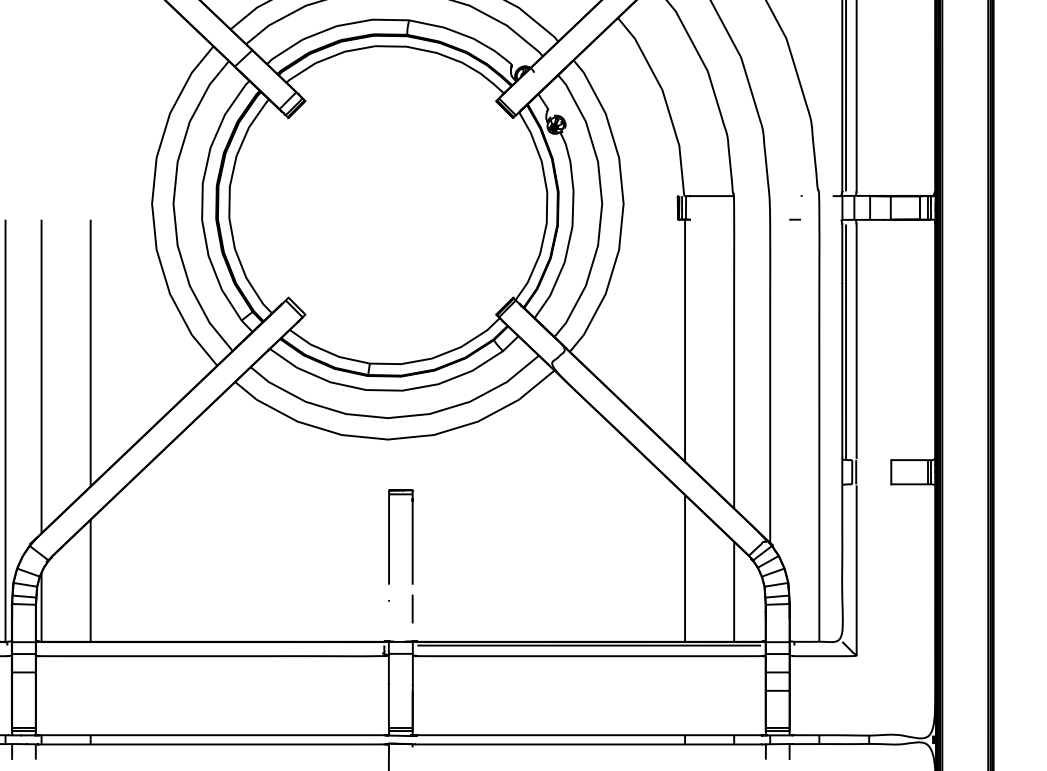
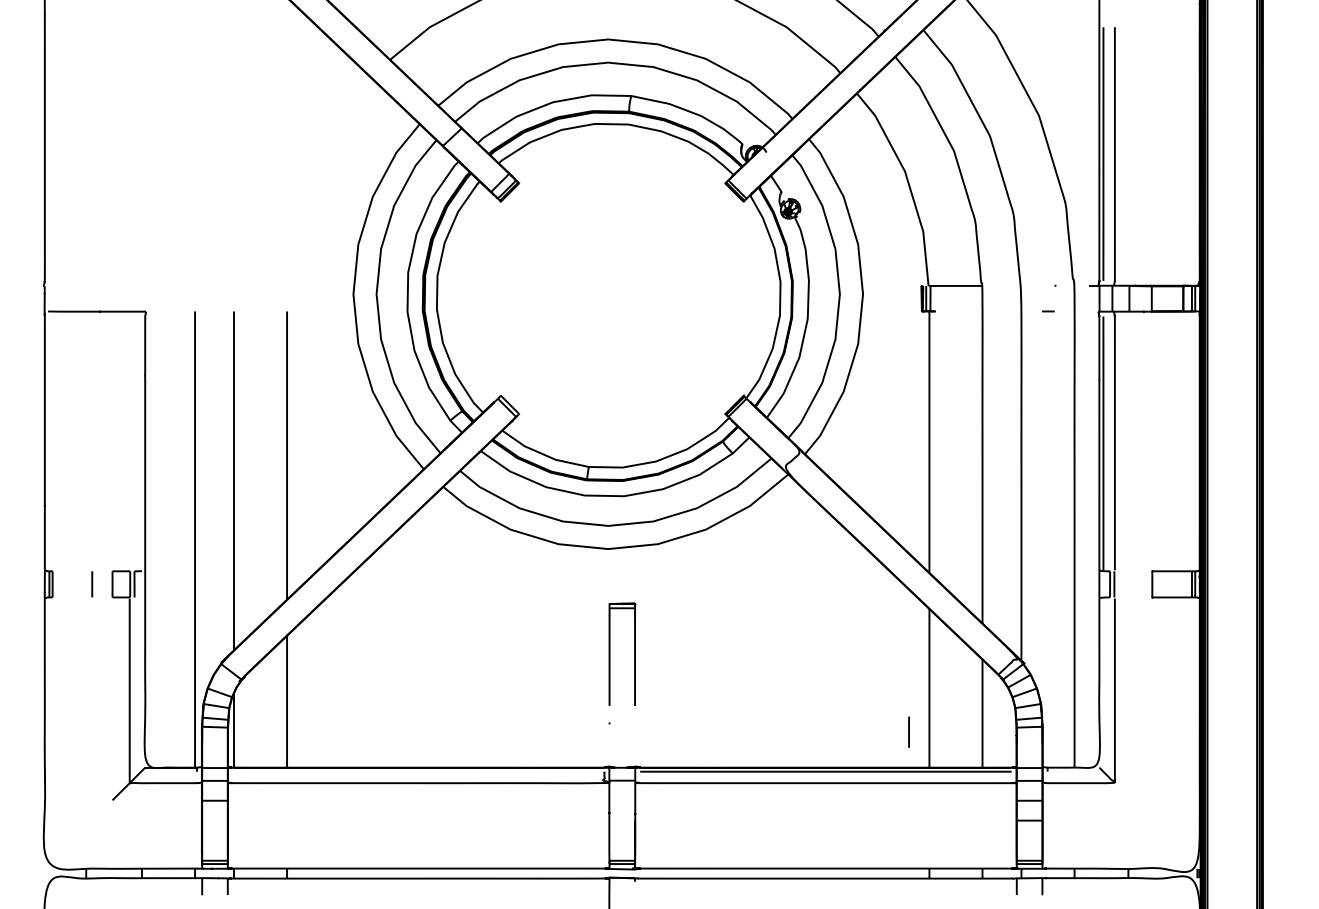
line: (412, 608) -> (908, 731), moved

